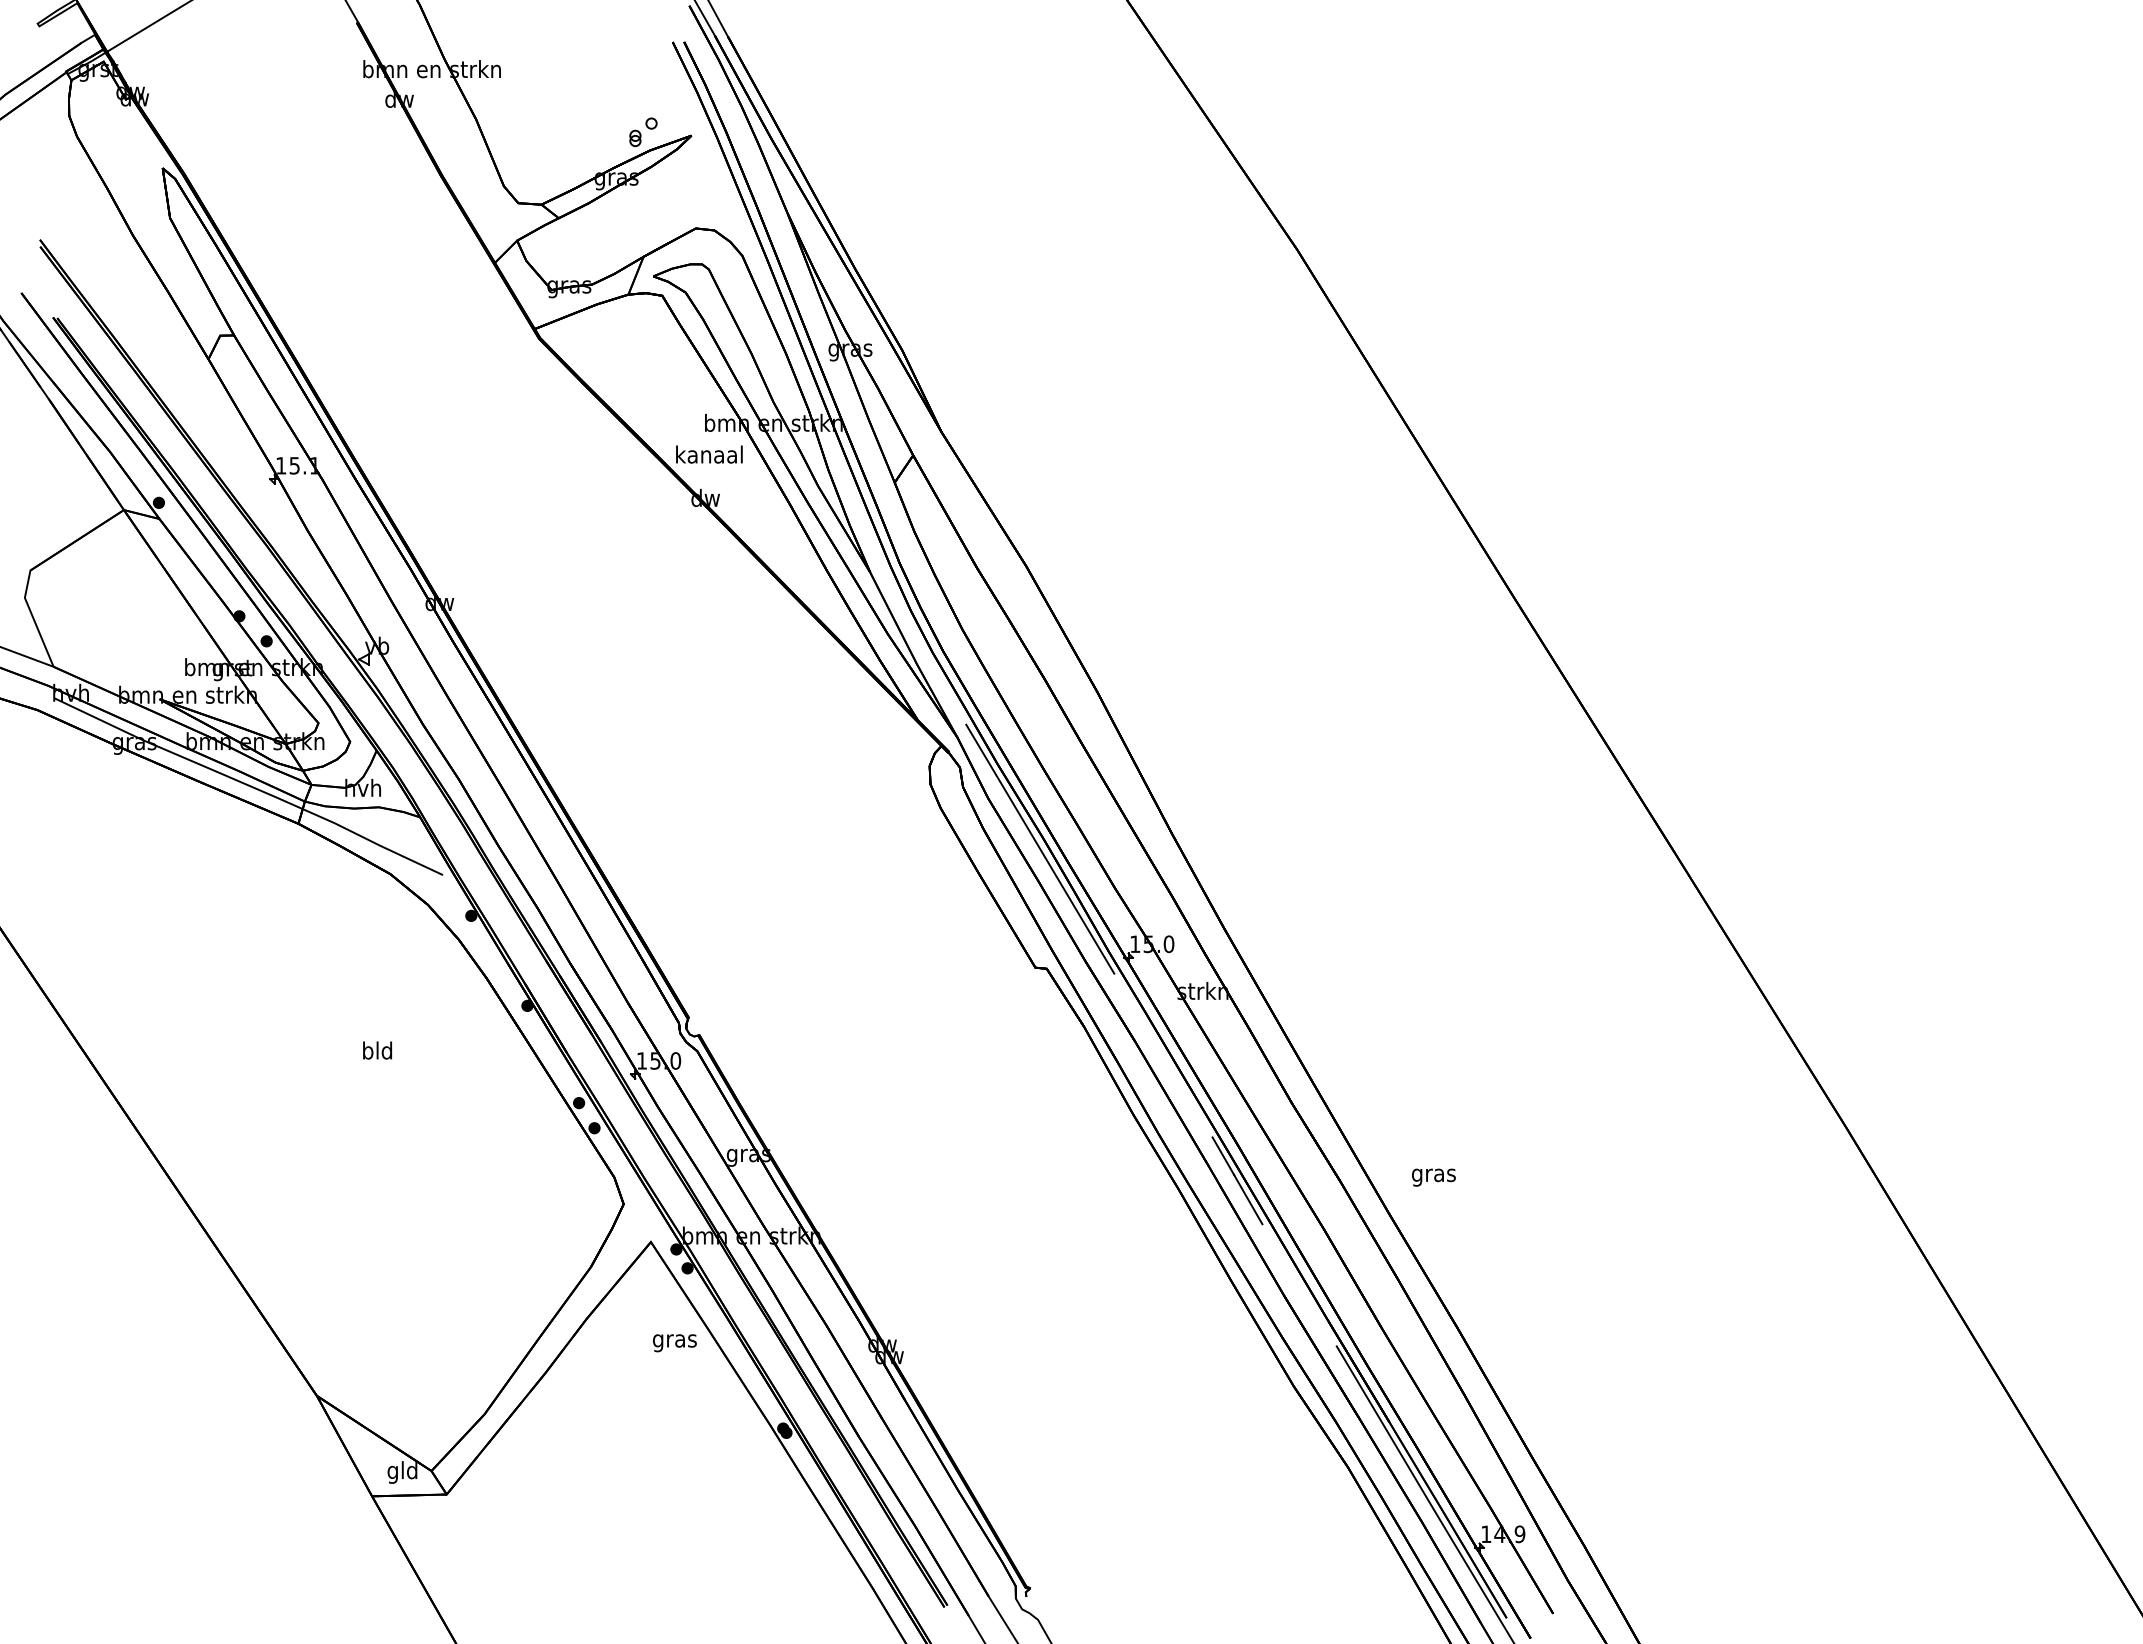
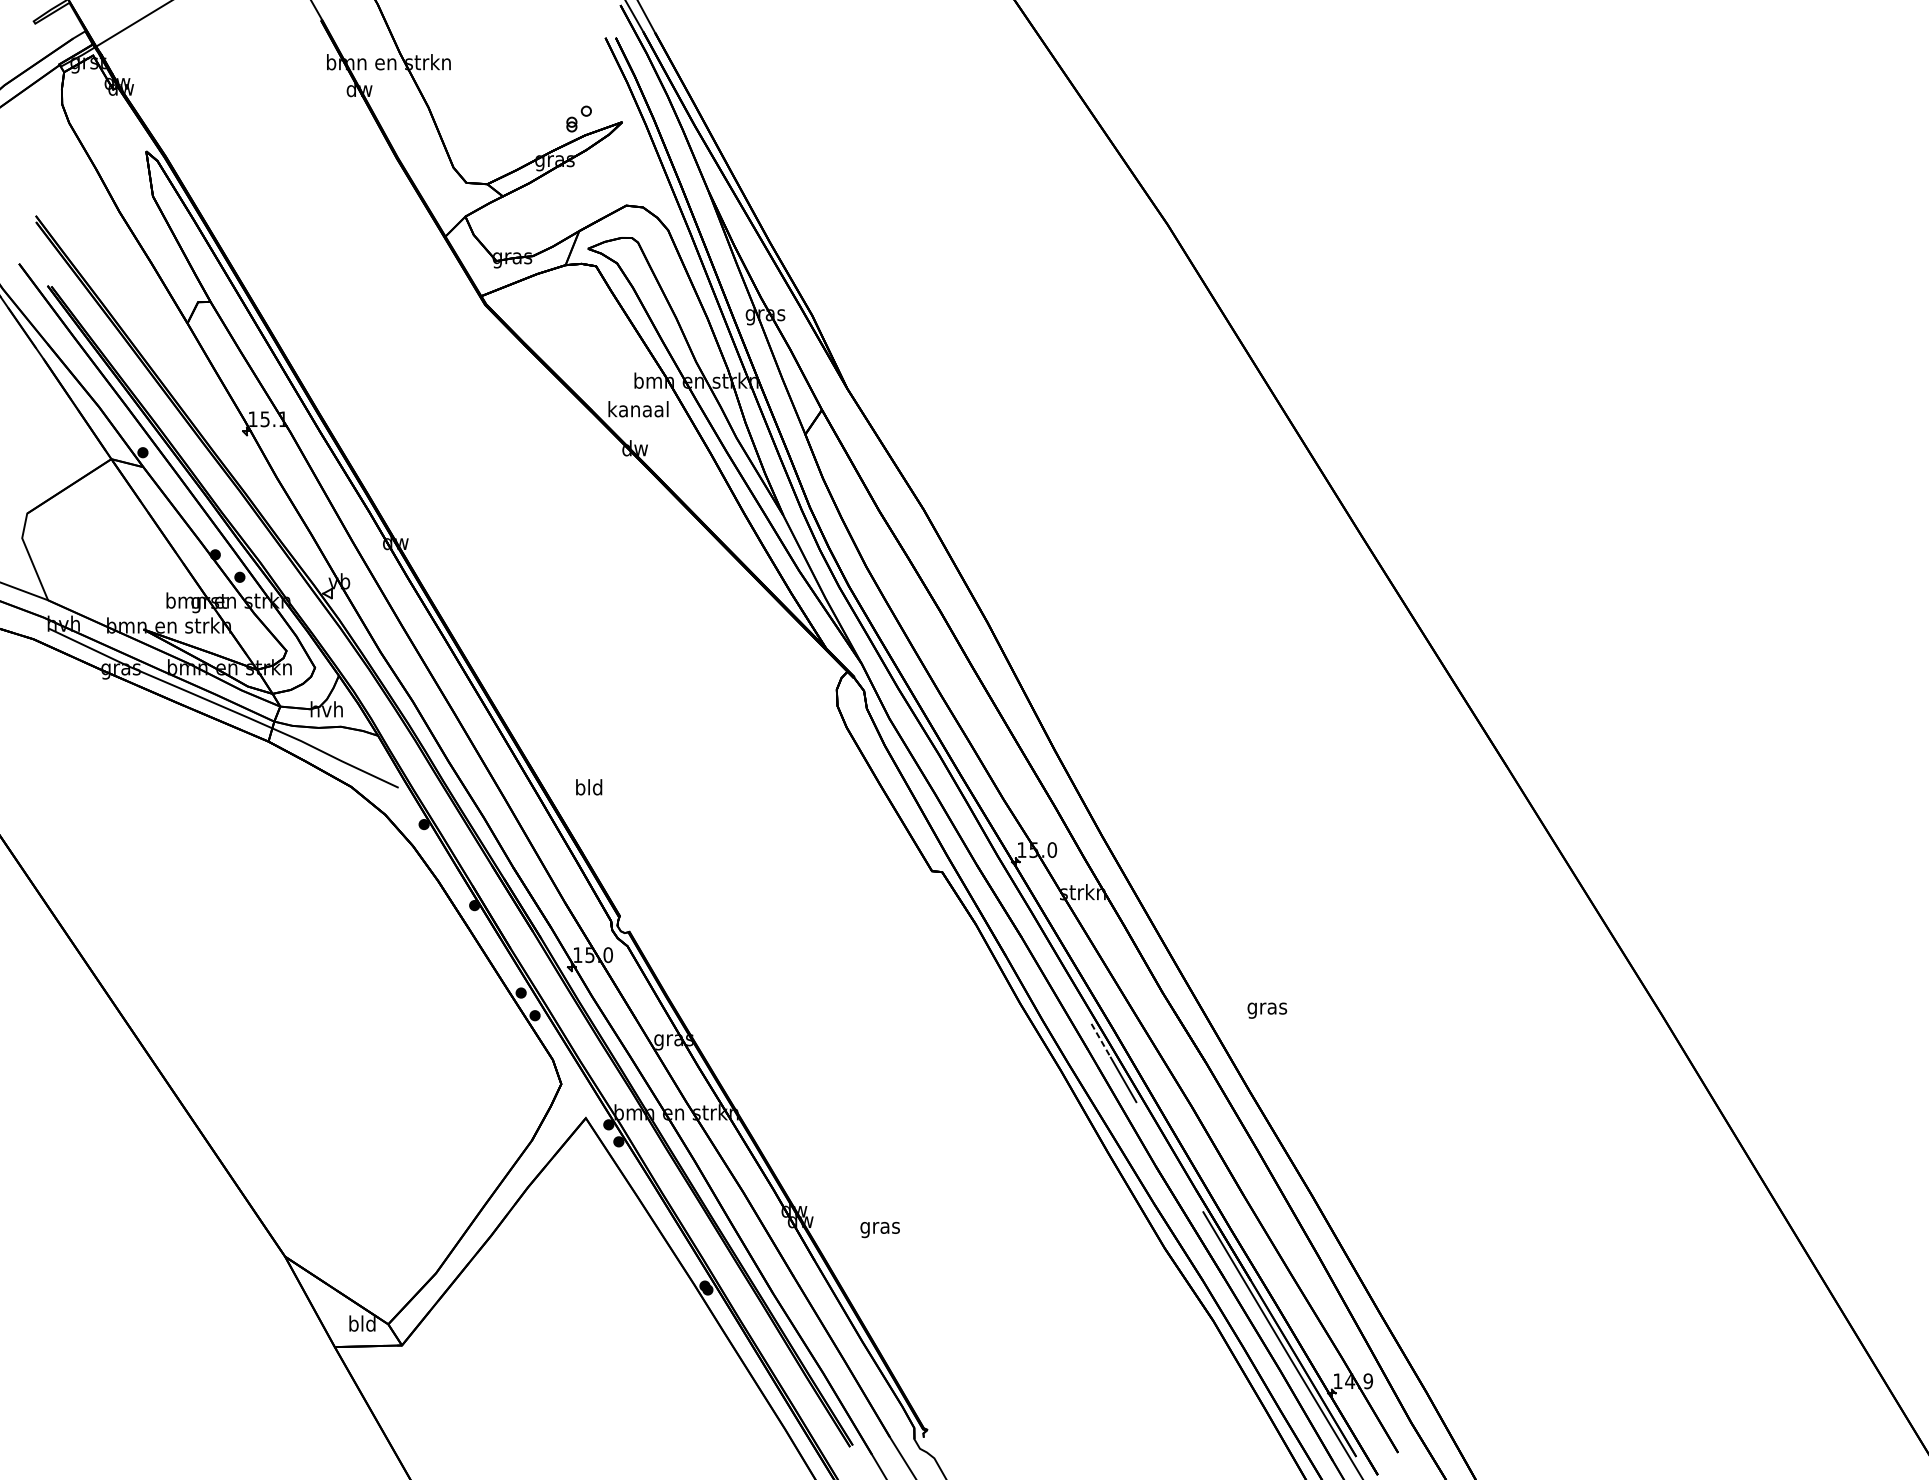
line: (1040, 848) -> (936, 763), removed
text: (377, 1050) -> (589, 787), moved
line: (1223, 1156) -> (1101, 1041), solid -> dashed
text: (1433, 1177) -> (1267, 1010), moved
text: (674, 1343) -> (879, 1230), moved
text: (392, 1472) -> (353, 1325), gld -> bld

